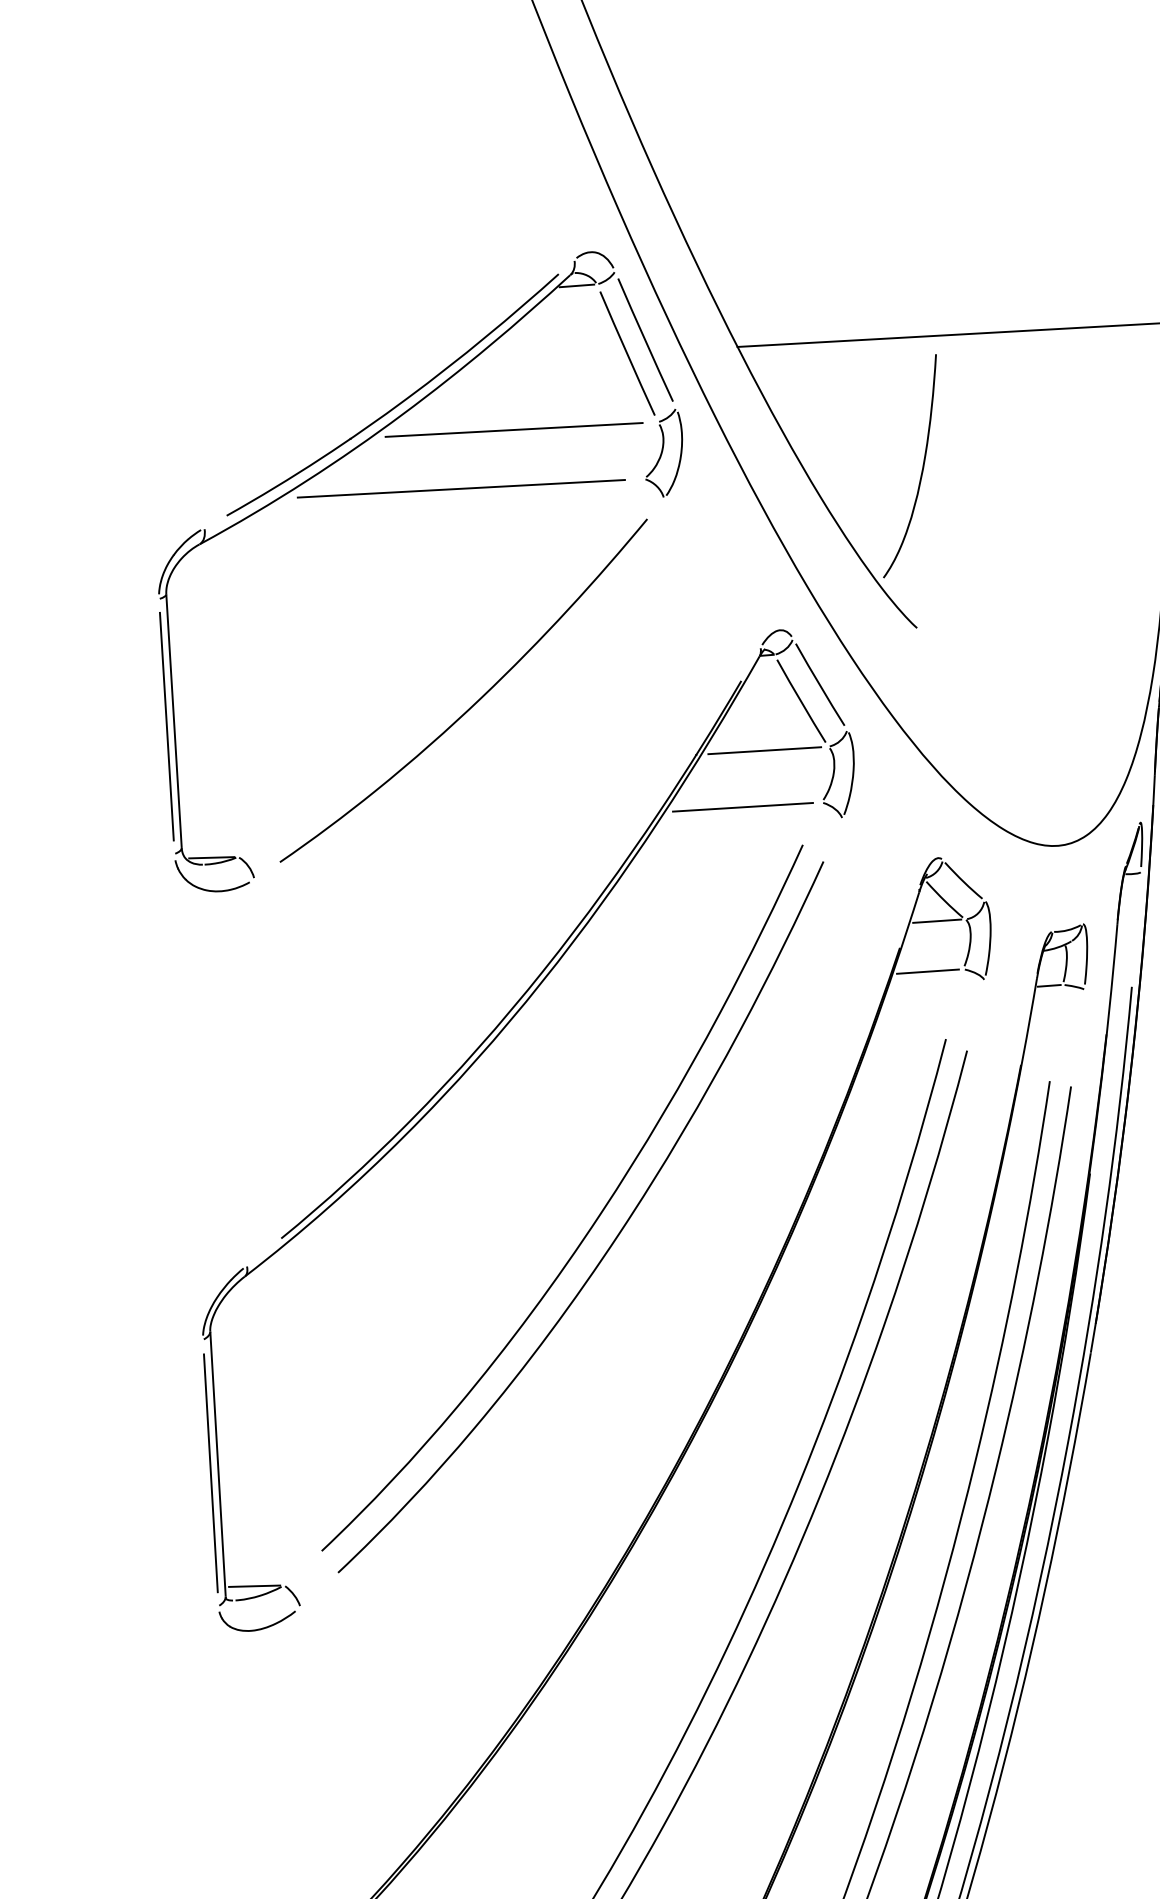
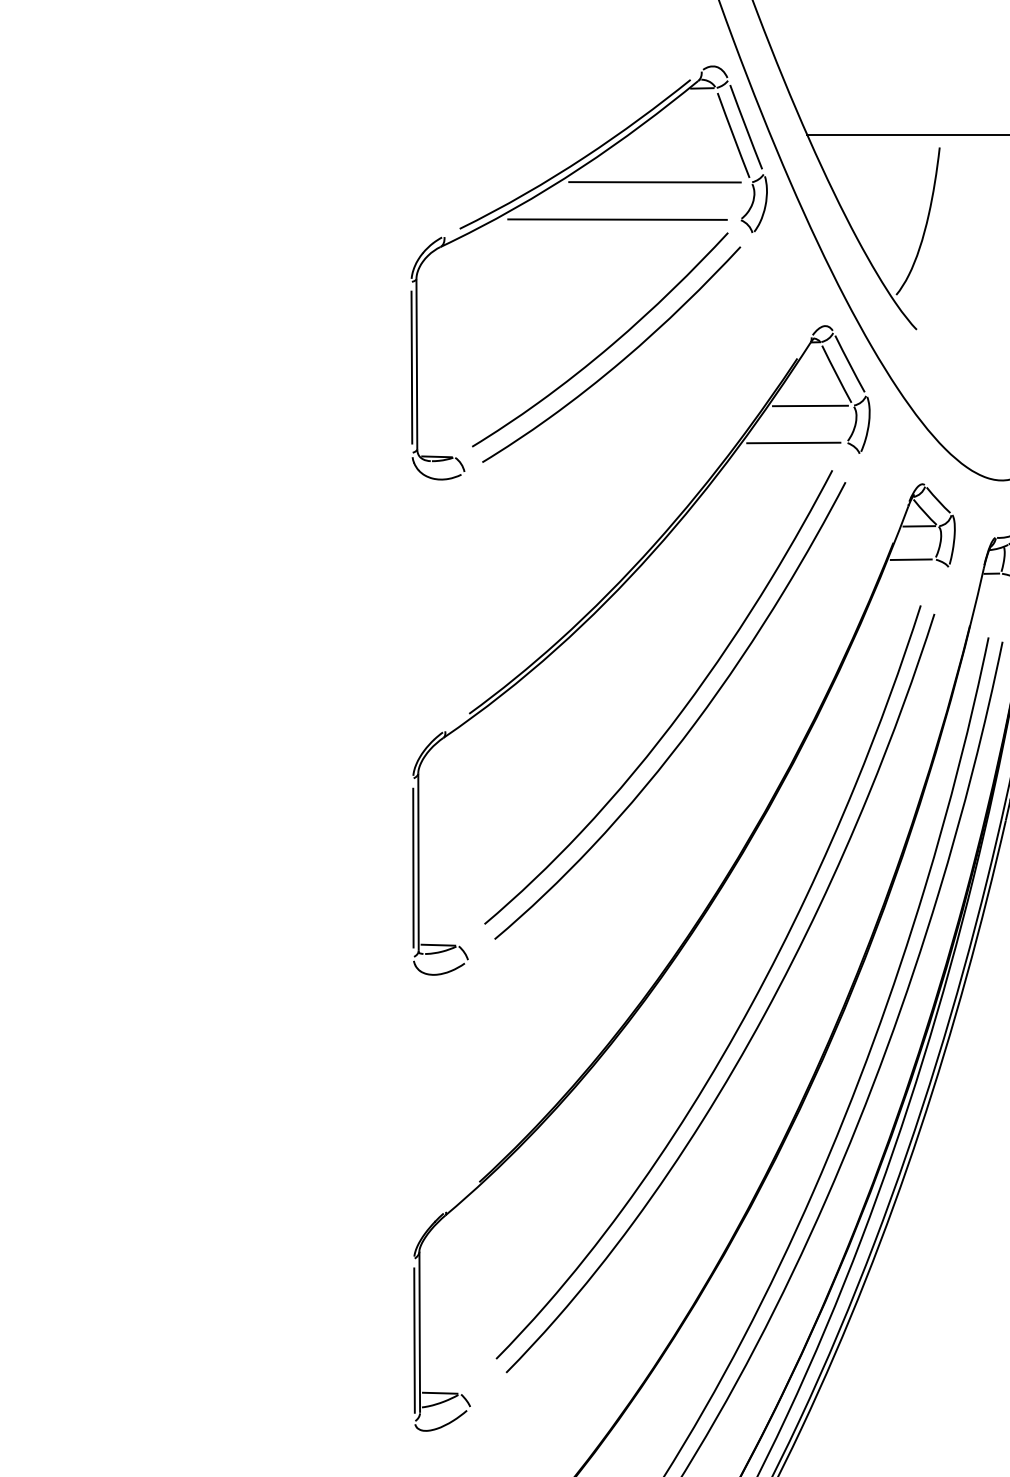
curve: (458, 678) -> (608, 346), added

